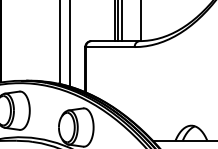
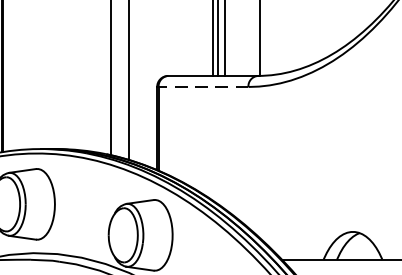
line: (109, 47) -> (201, 87), solid -> dashed

